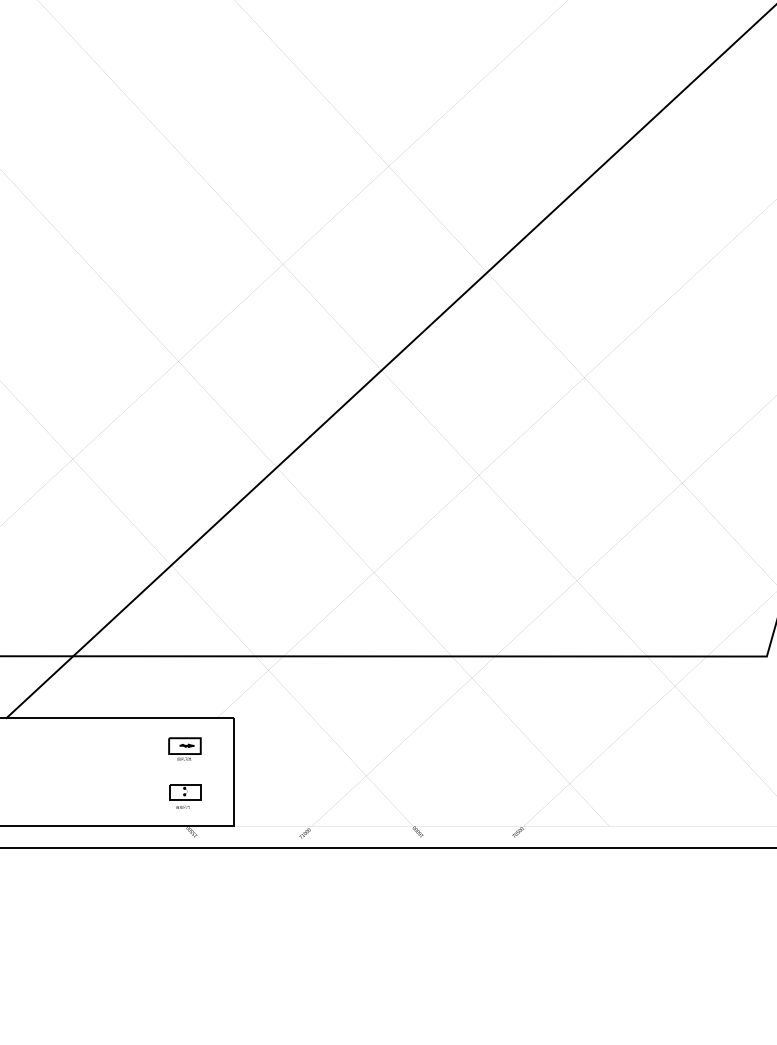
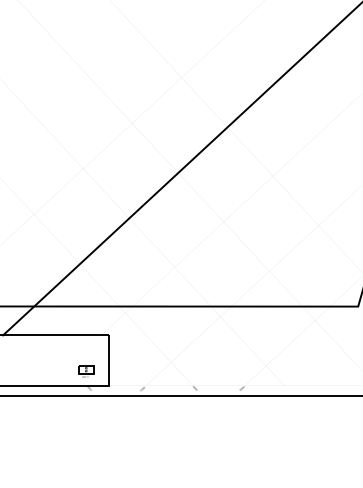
part: (185, 748) -> (86, 349), removed

